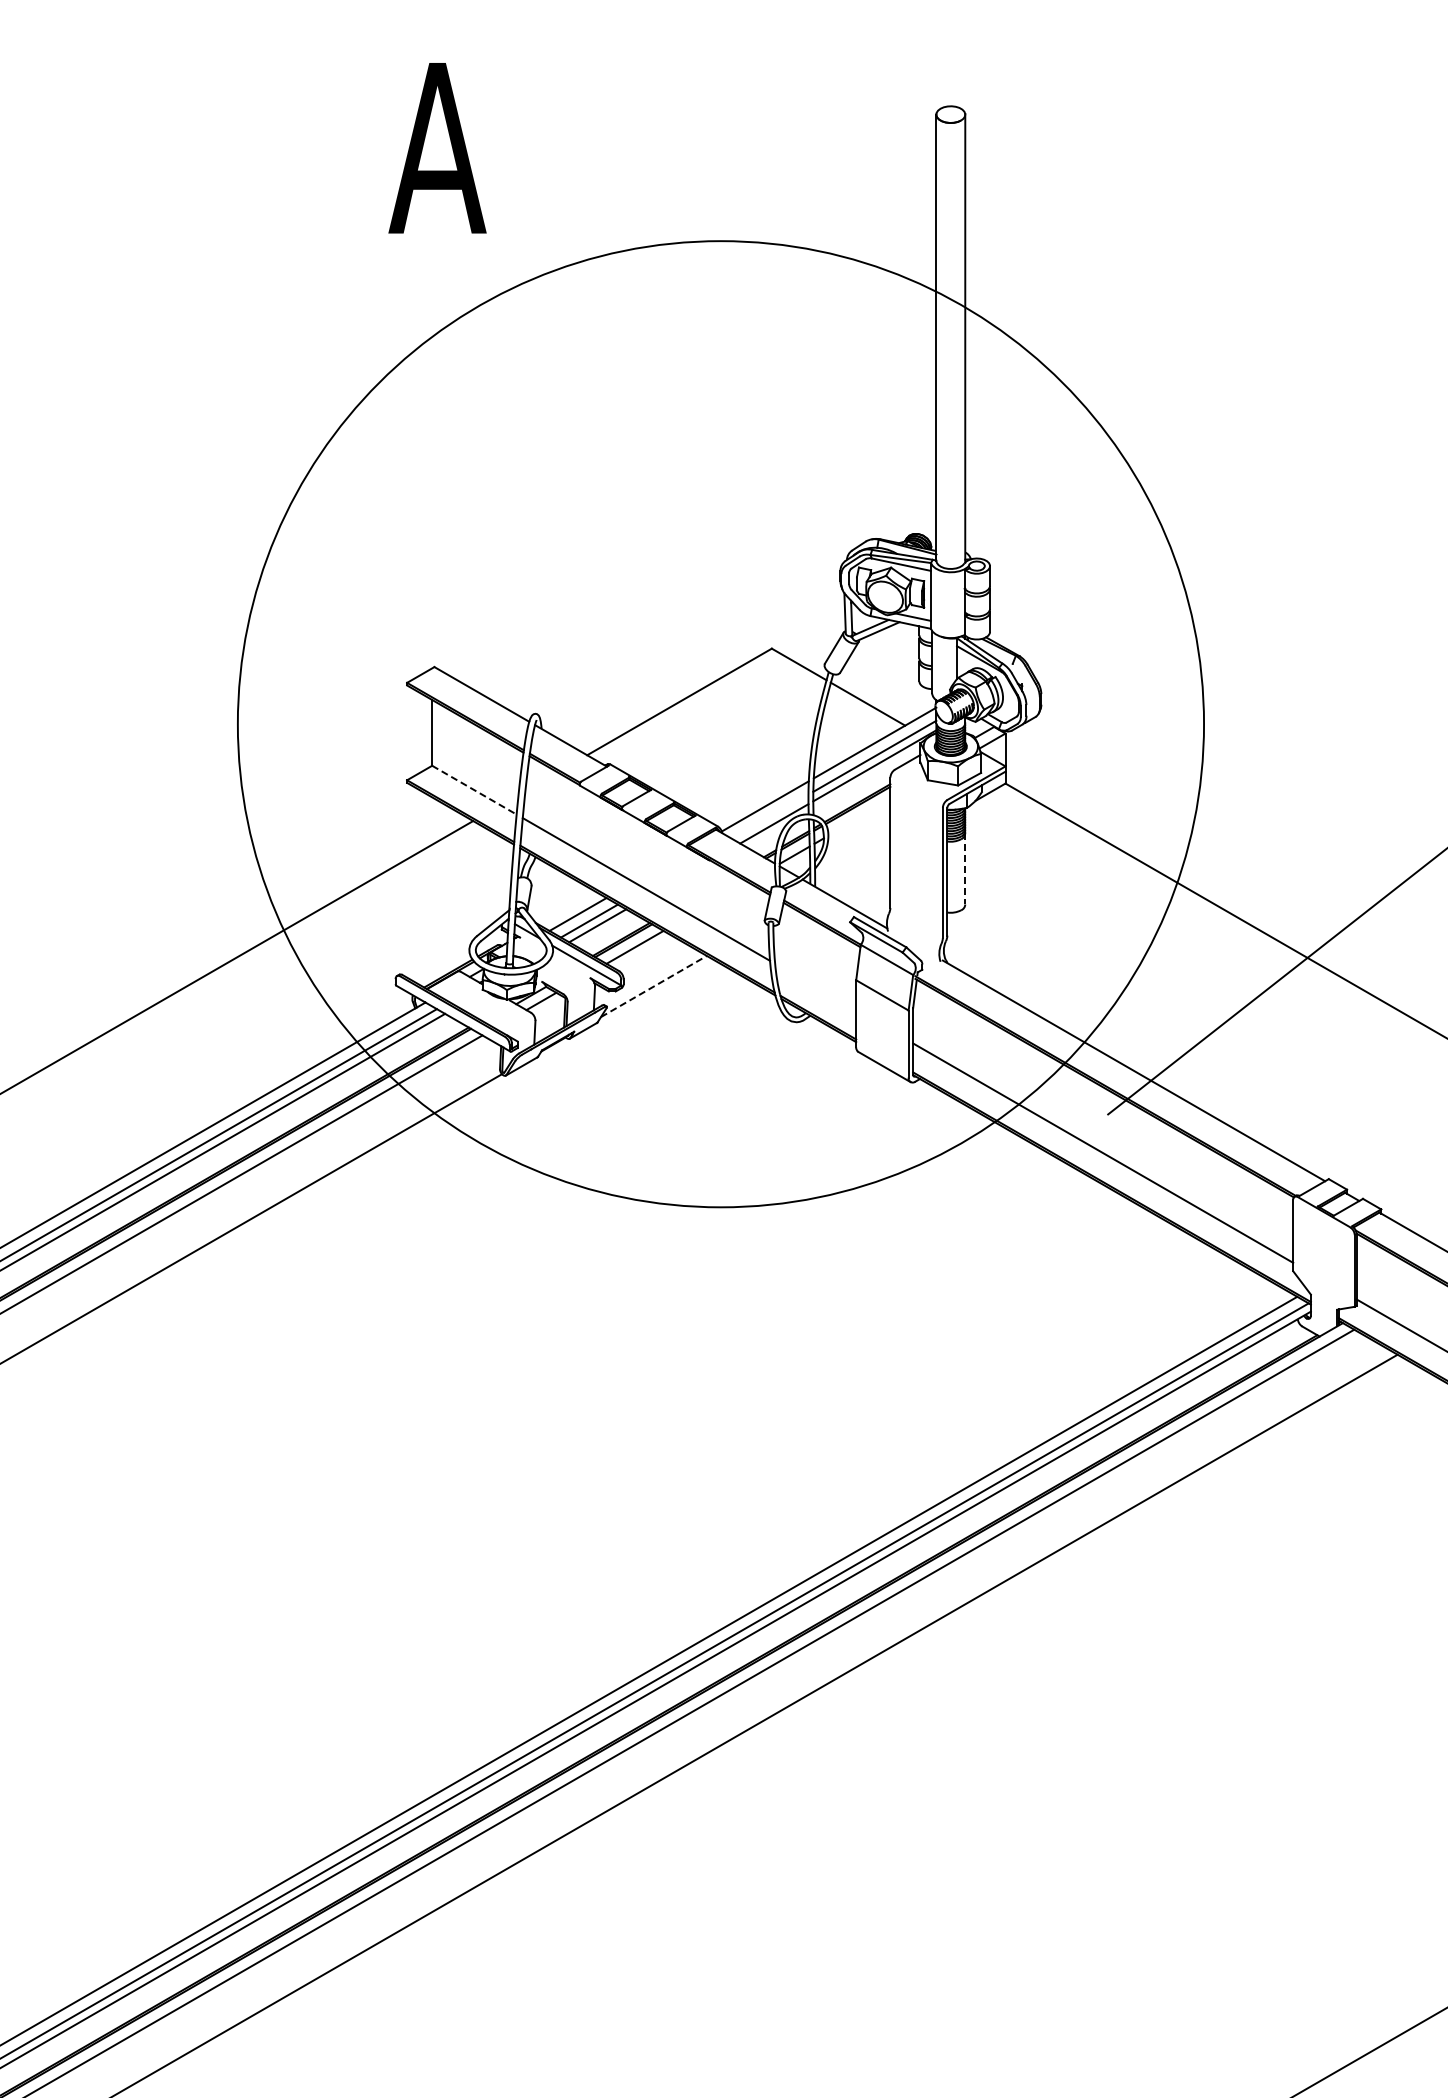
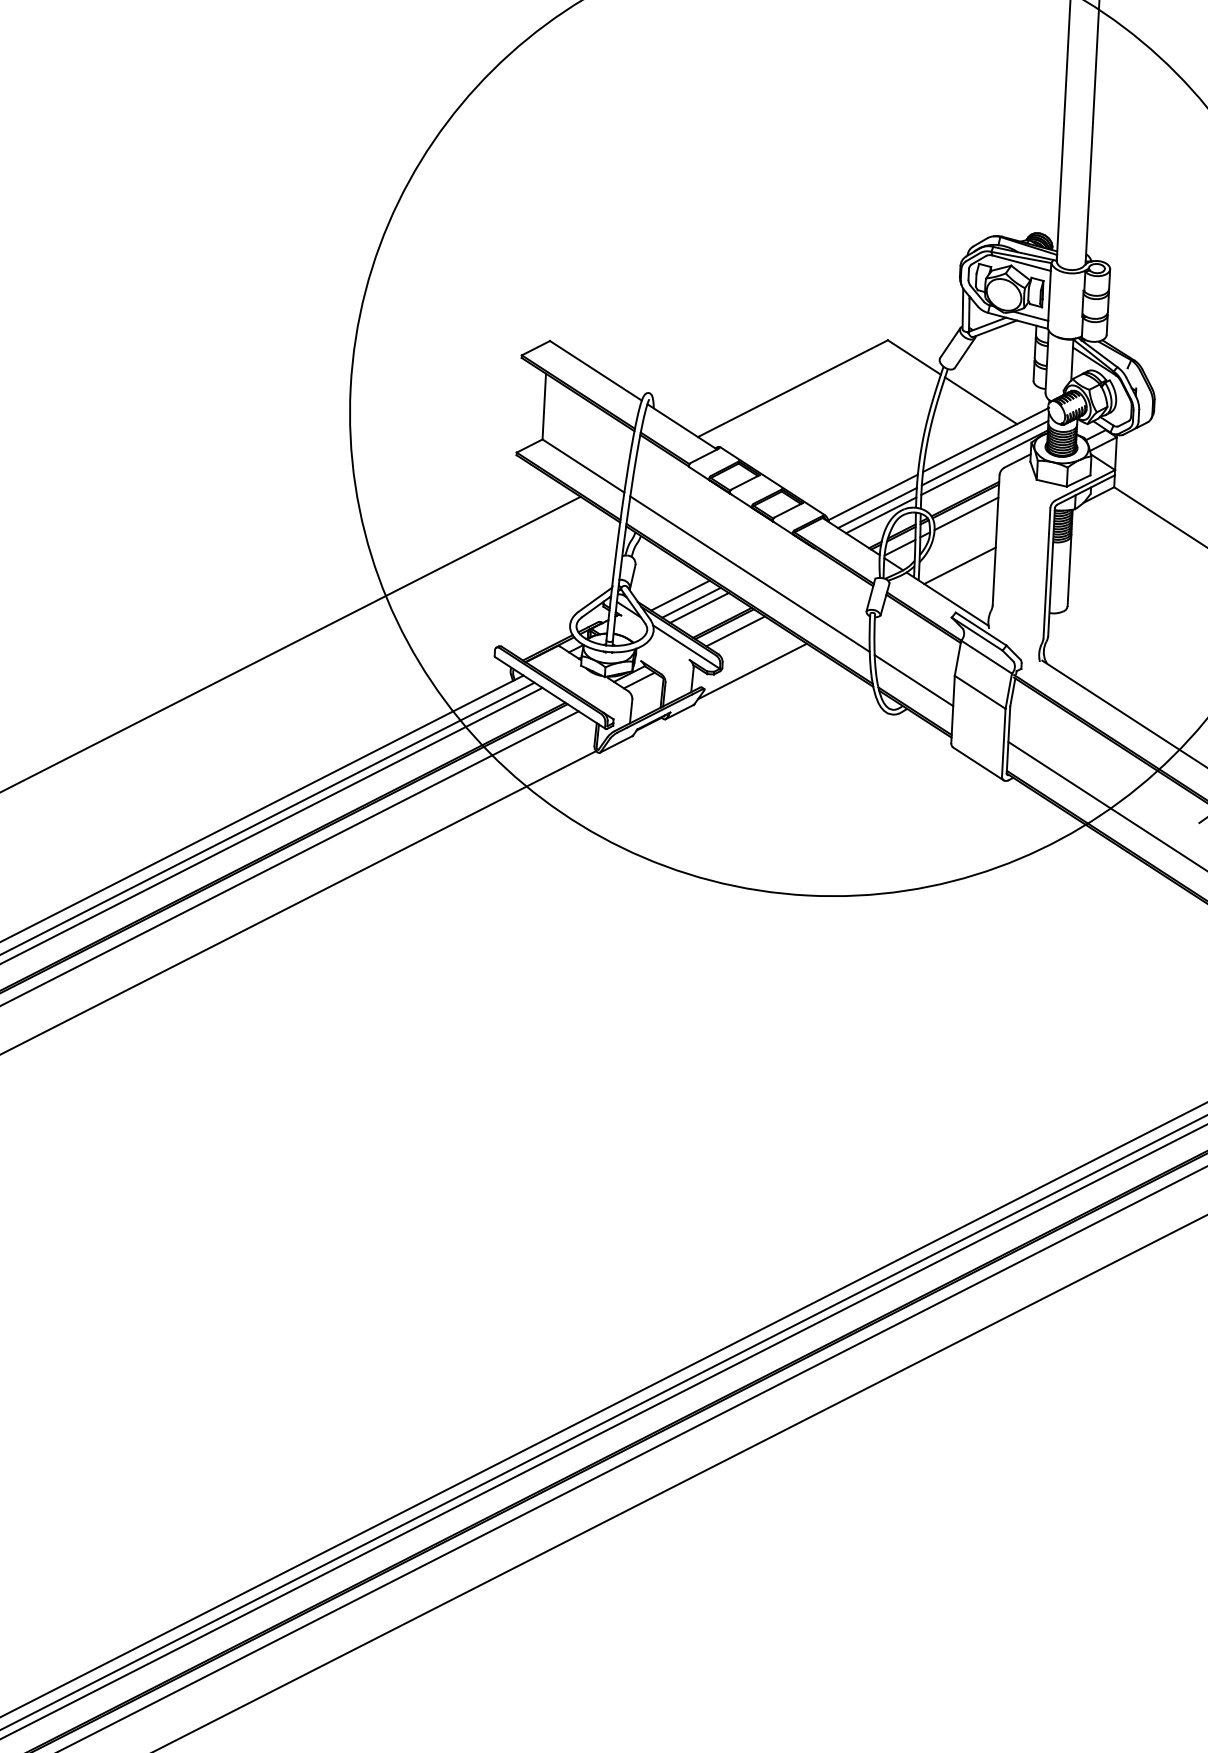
line: (474, 790) -> (583, 466), dashed -> solid
line: (769, 816) -> (876, 507), added
line: (859, 817) -> (966, 513), added
line: (965, 868) -> (1069, 569), dashed -> solid
line: (855, 870) -> (959, 566), added
line: (654, 986) -> (753, 671), dashed -> solid
line: (815, 986) -> (913, 679), added

